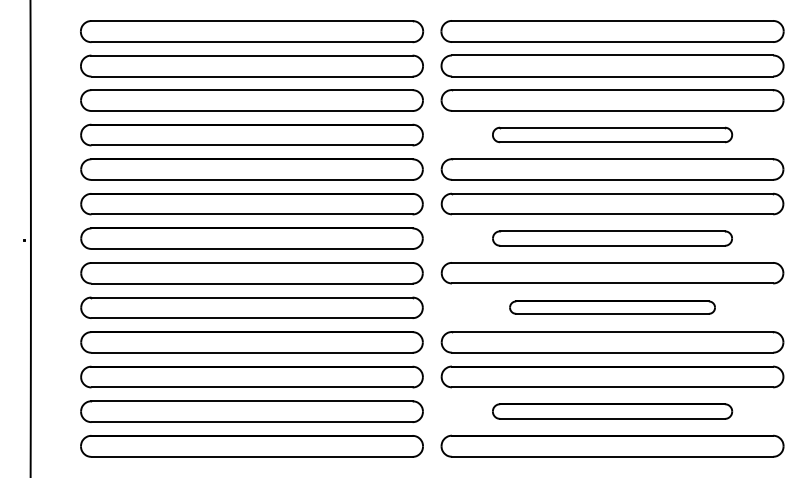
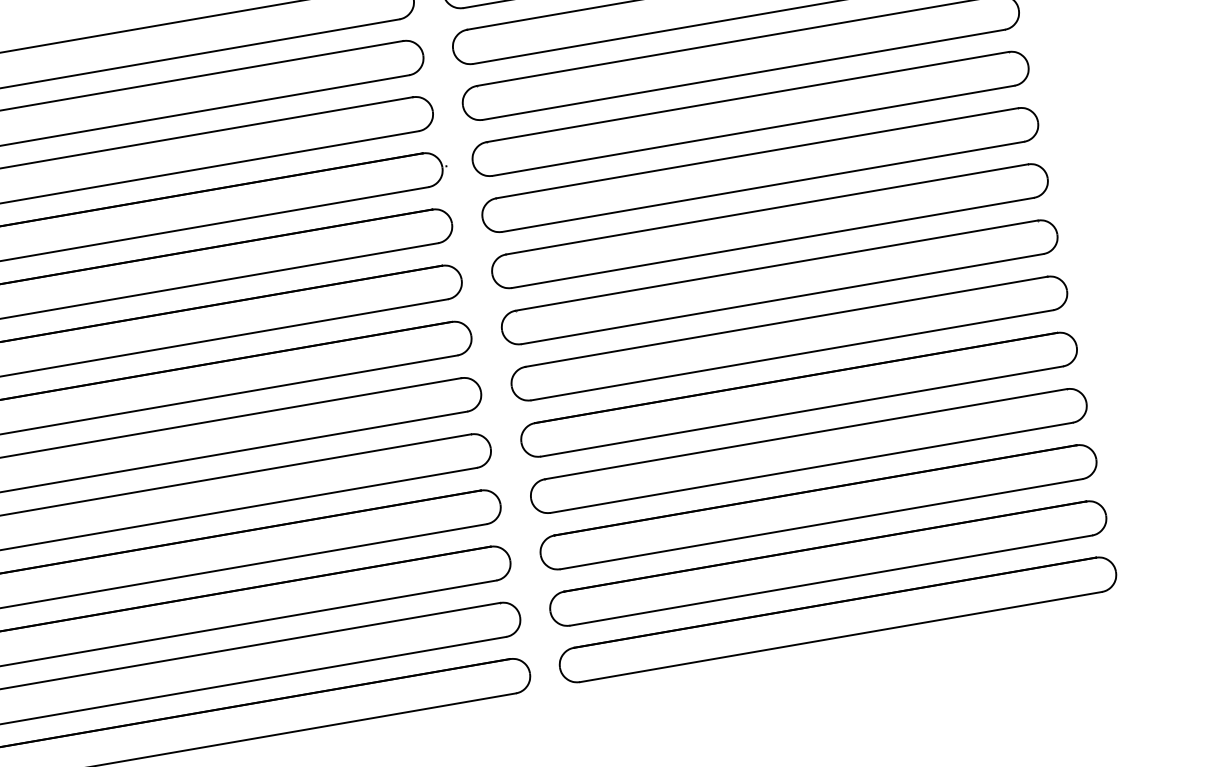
part: (612, 134) -> (750, 113), size x1.43
part: (612, 238) -> (779, 282), size x1.43
part: (612, 307) -> (798, 394), size x1.67
part: (612, 411) -> (828, 563), size x1.43

